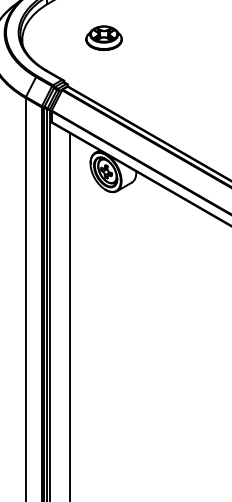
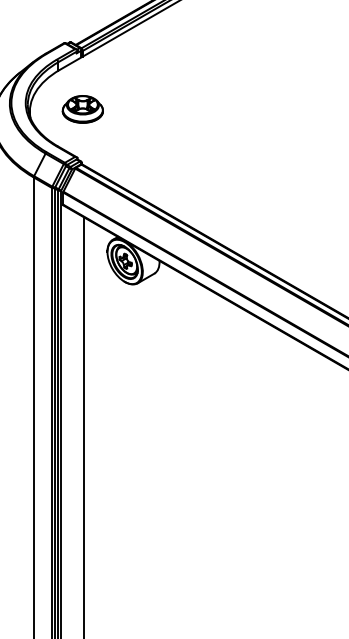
part: (103, 38) -> (82, 109), moved

